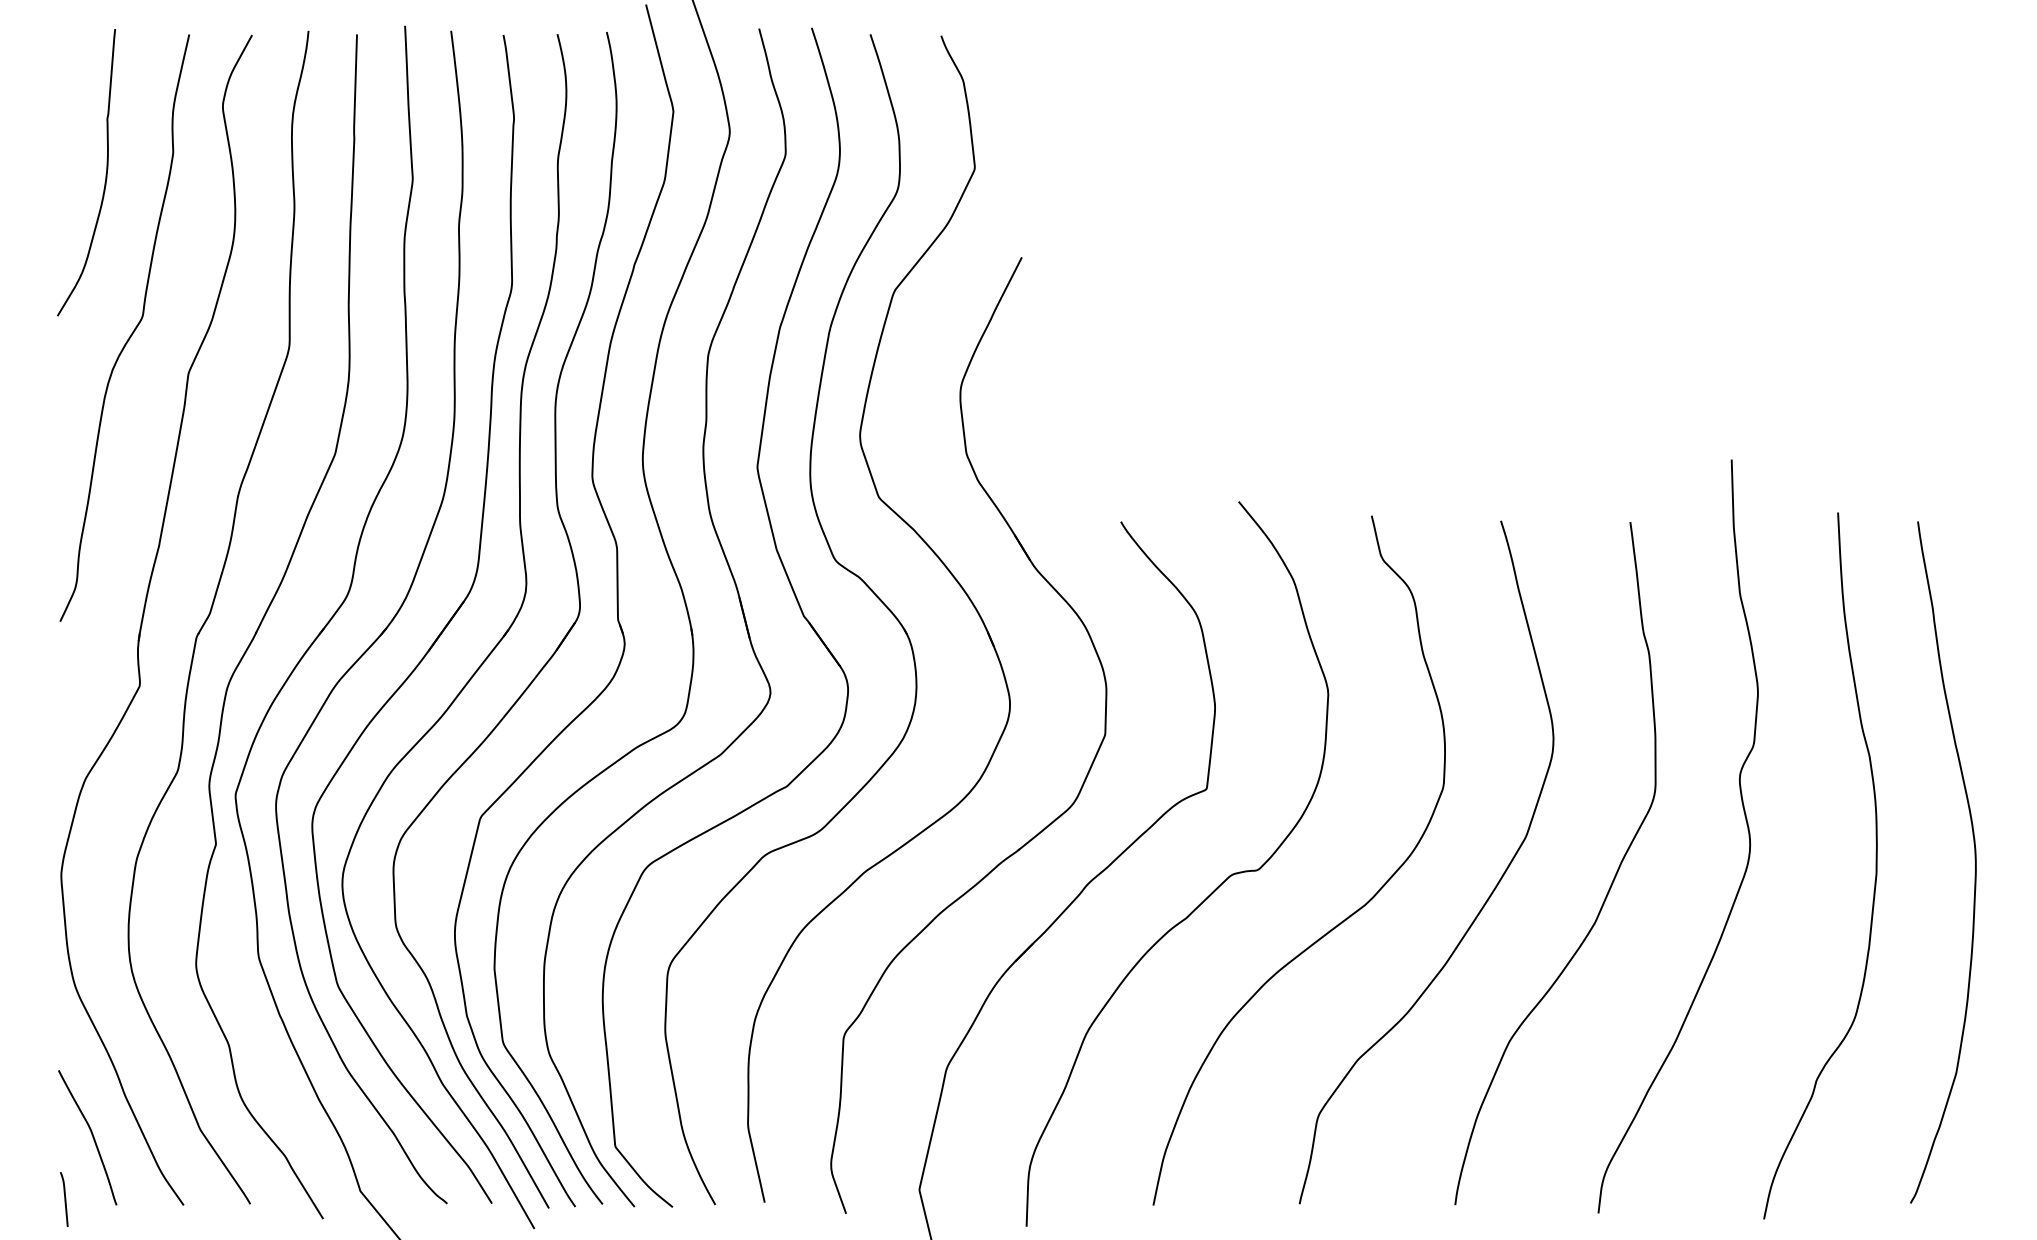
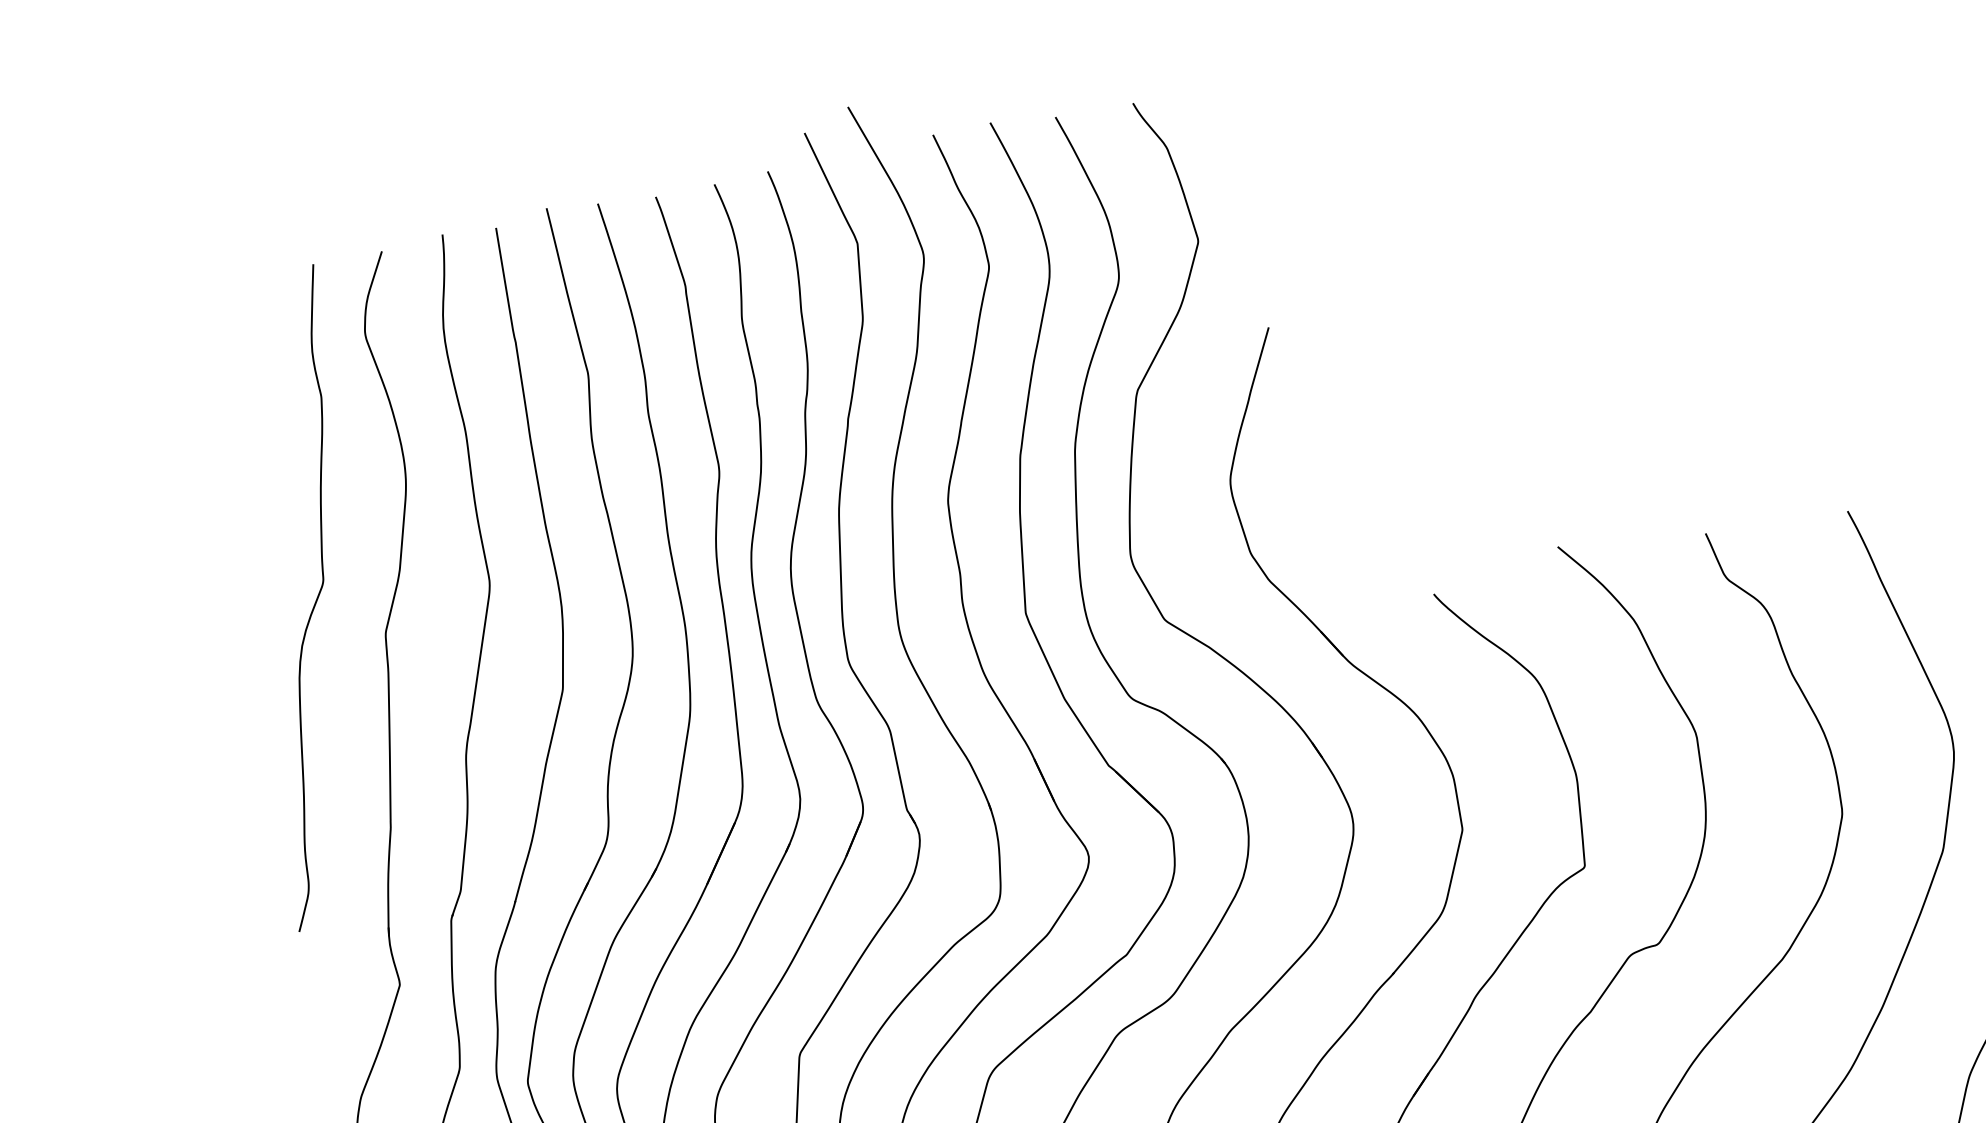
curve: (105, 174) -> (252, 434), removed

